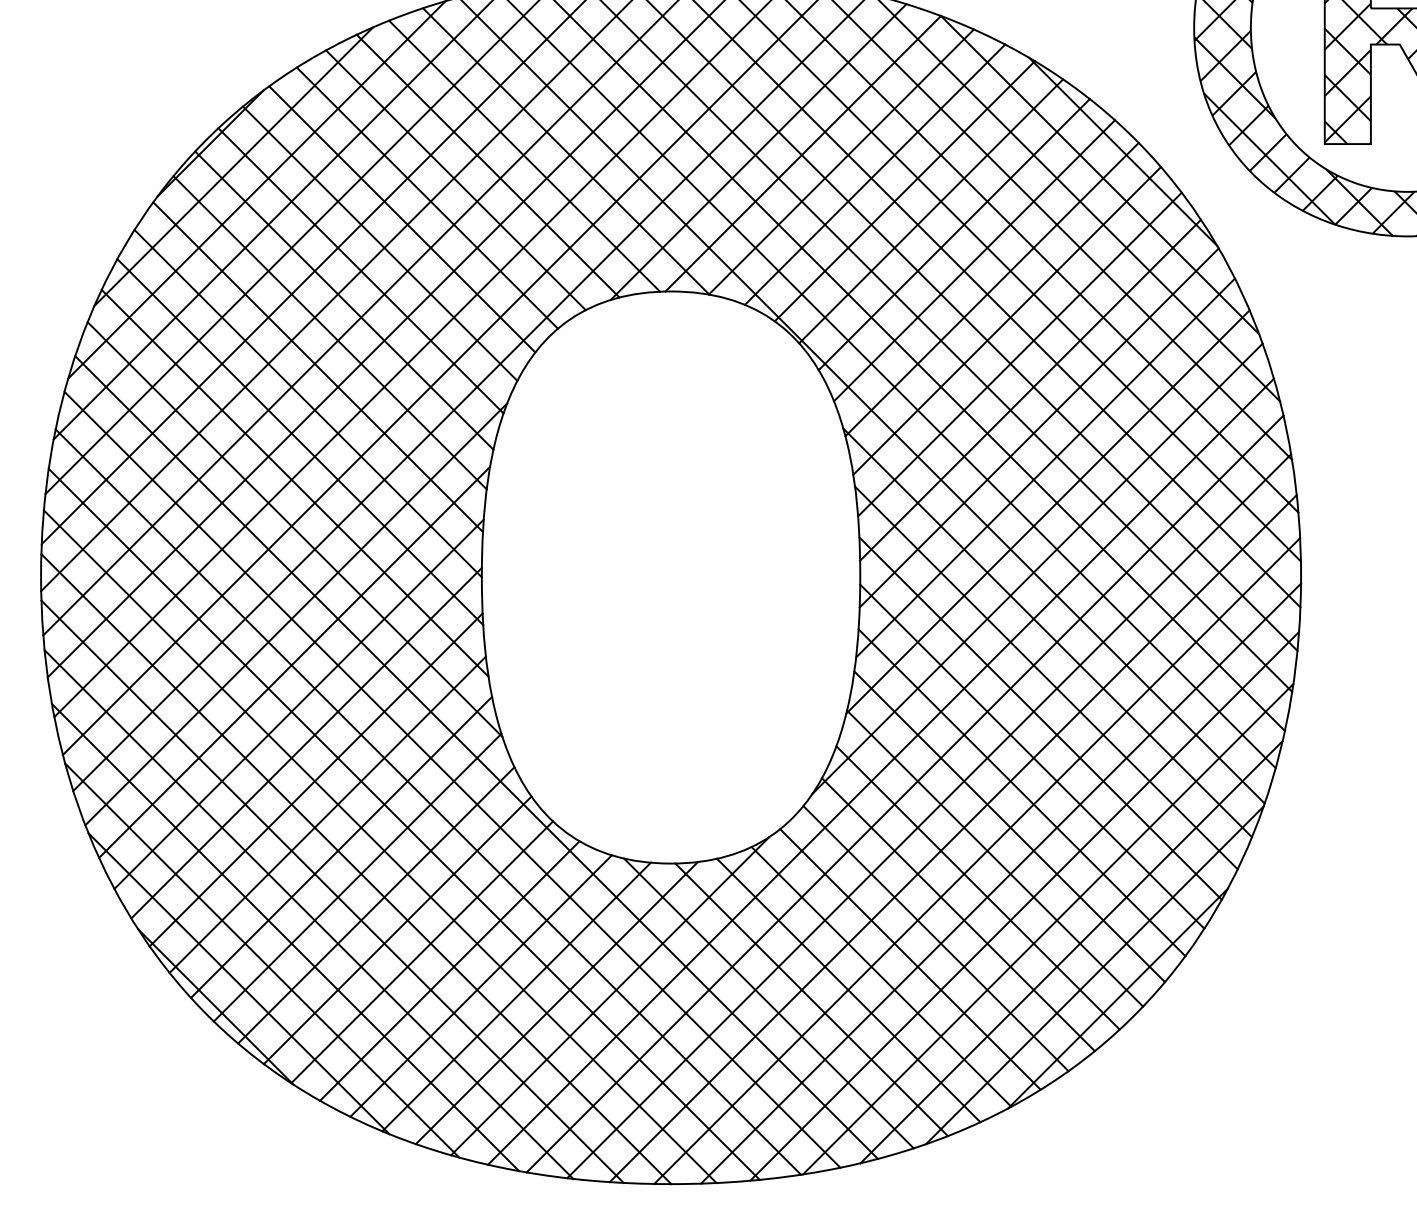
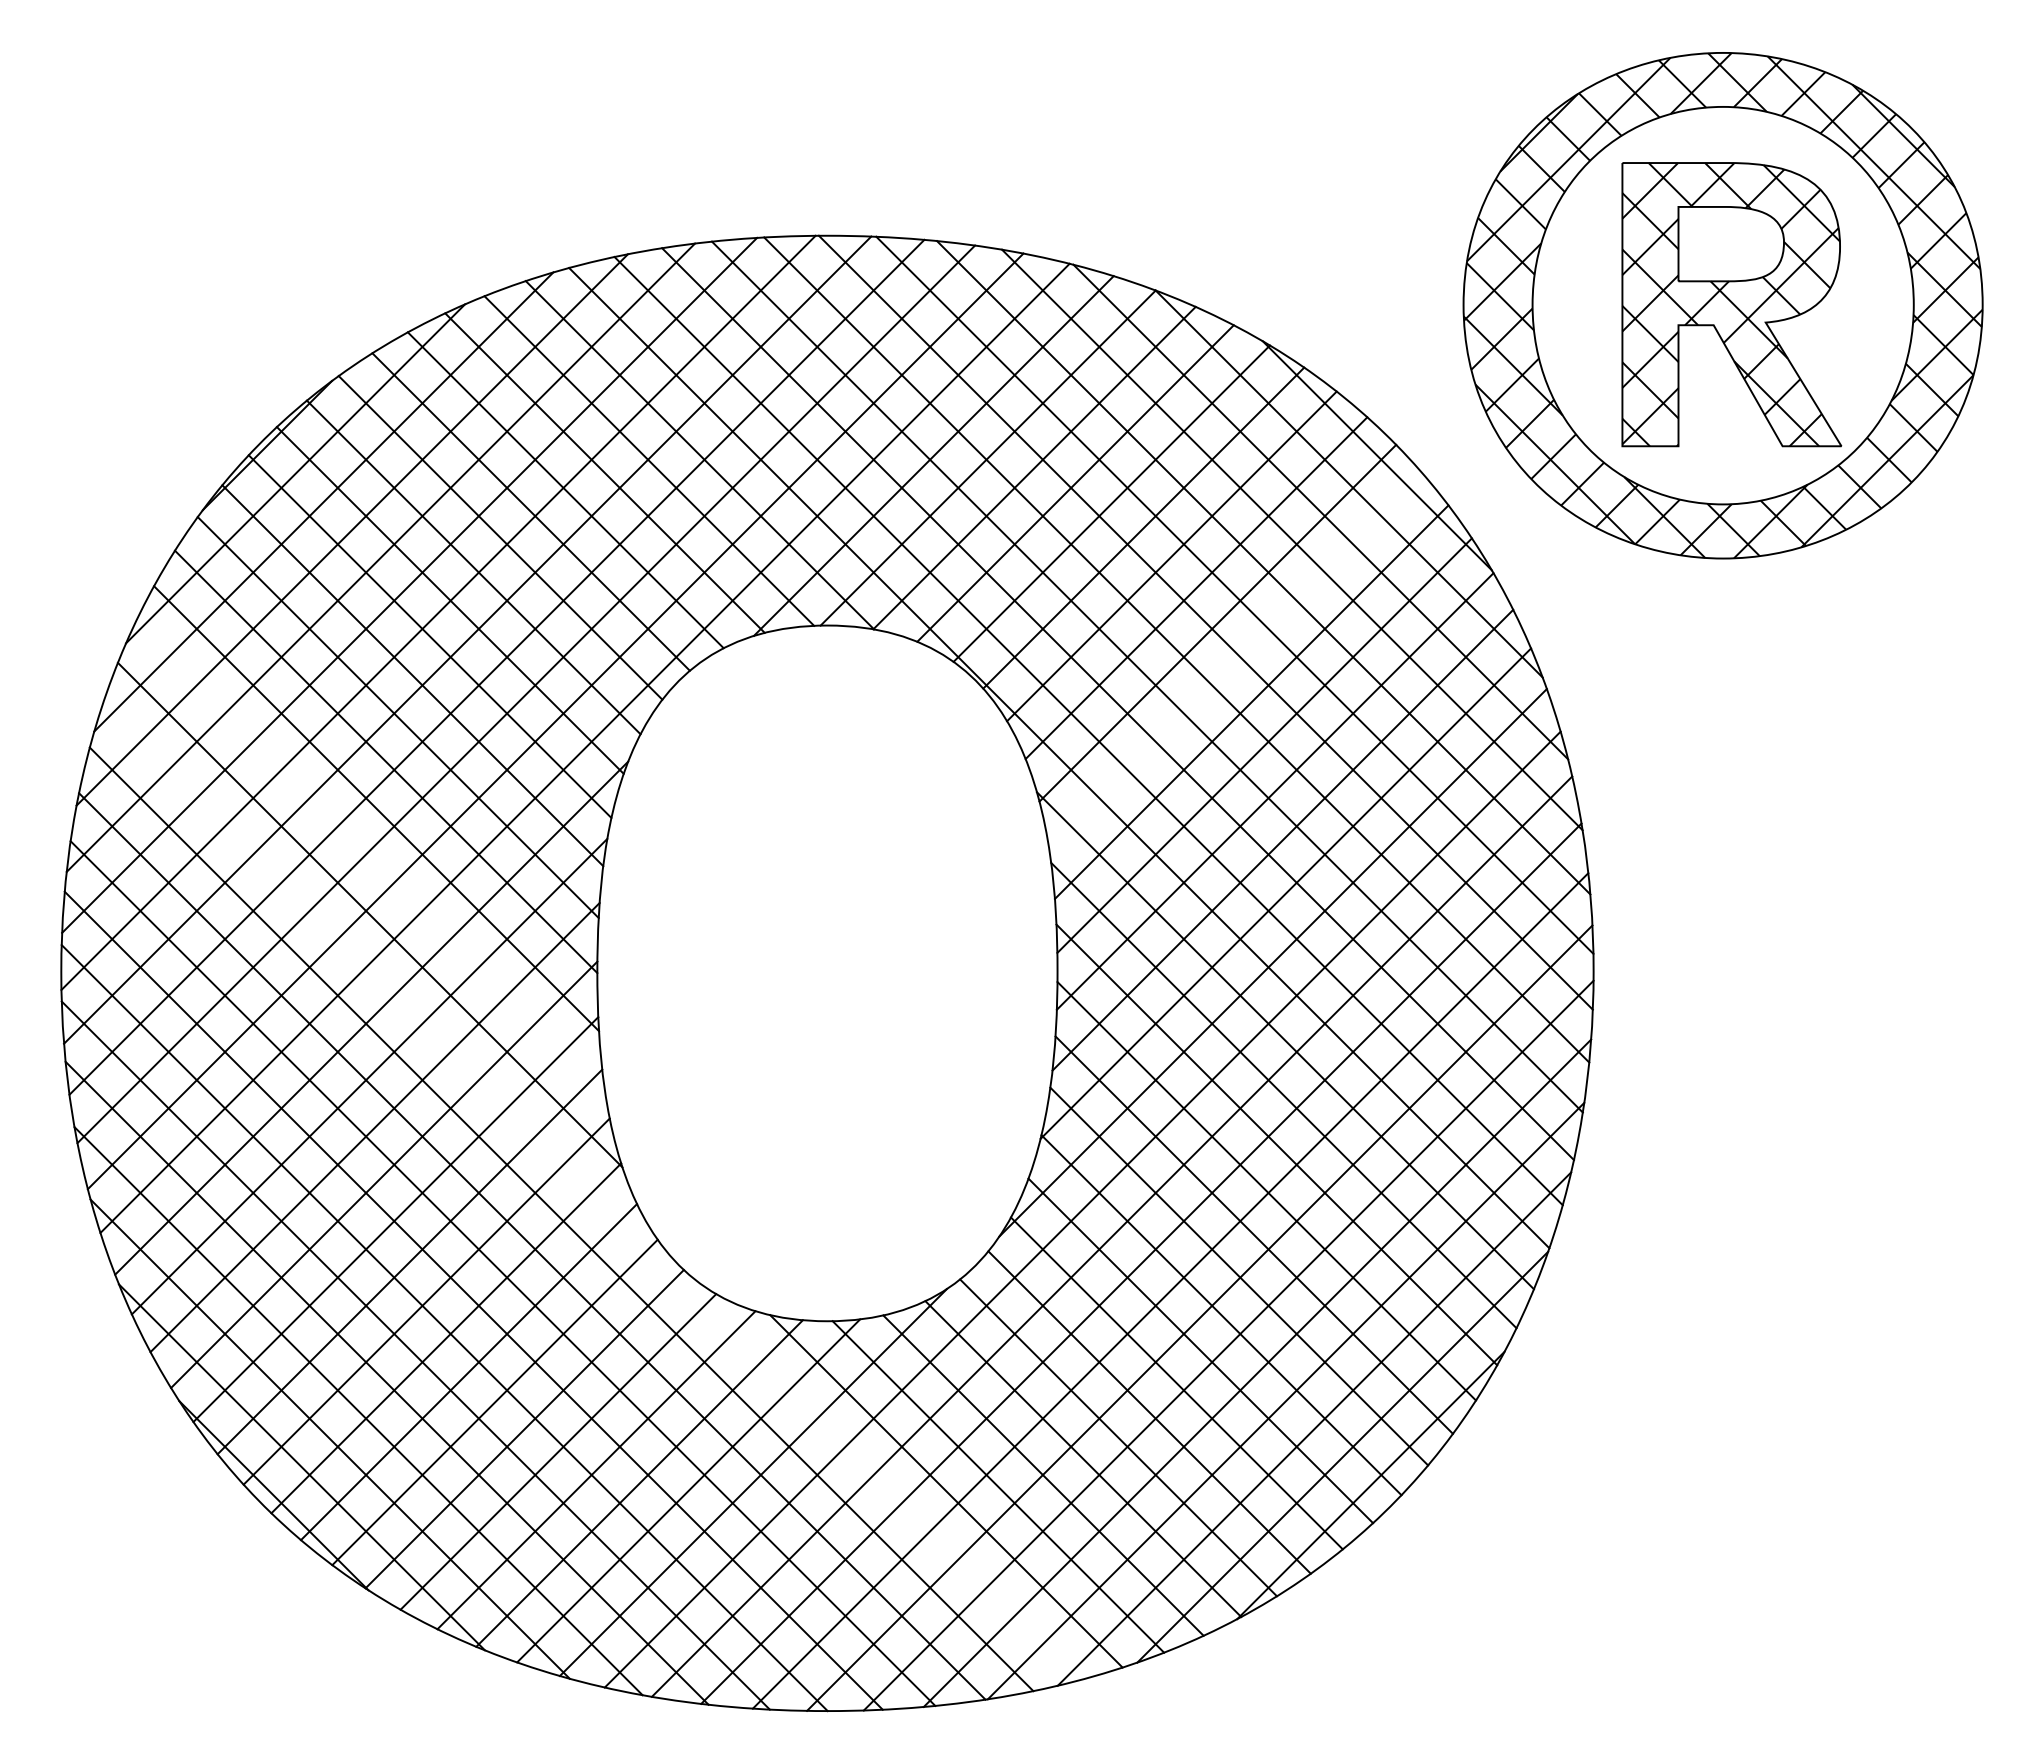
line: (1007, 321) -> (1236, 661), removed
line: (295, 483) -> (370, 858), removed
line: (476, 757) -> (590, 1192), removed

